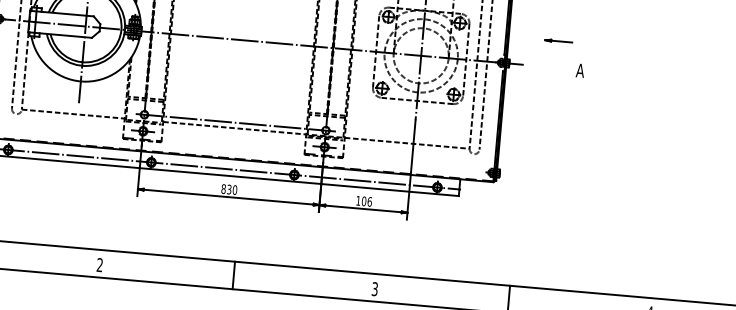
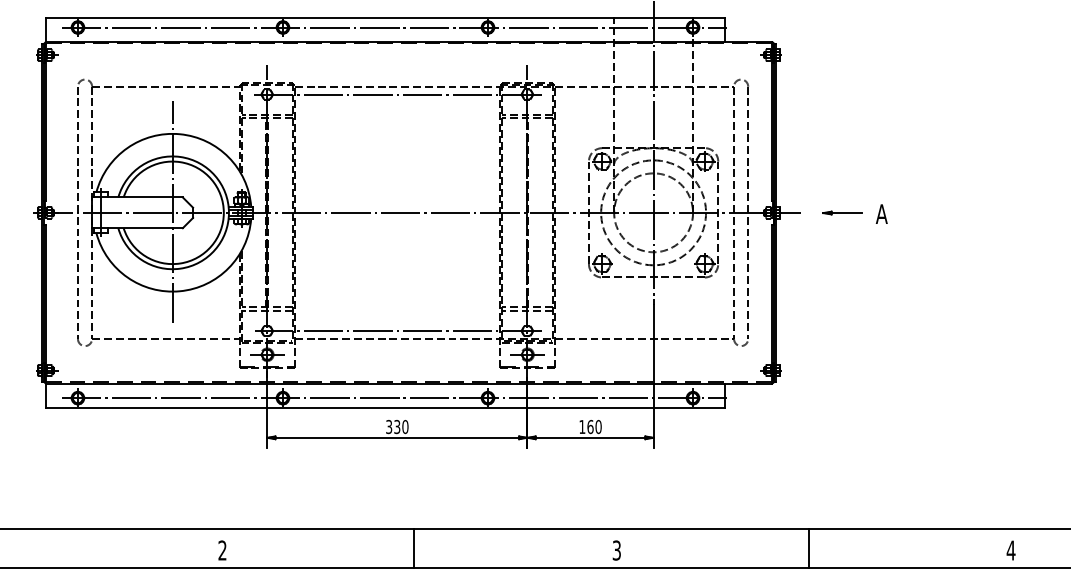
part: (558, 40) -> (842, 212), moved
text: (223, 188) -> (389, 426), 830 -> 330
text: (366, 201) -> (594, 426), 106 -> 160

